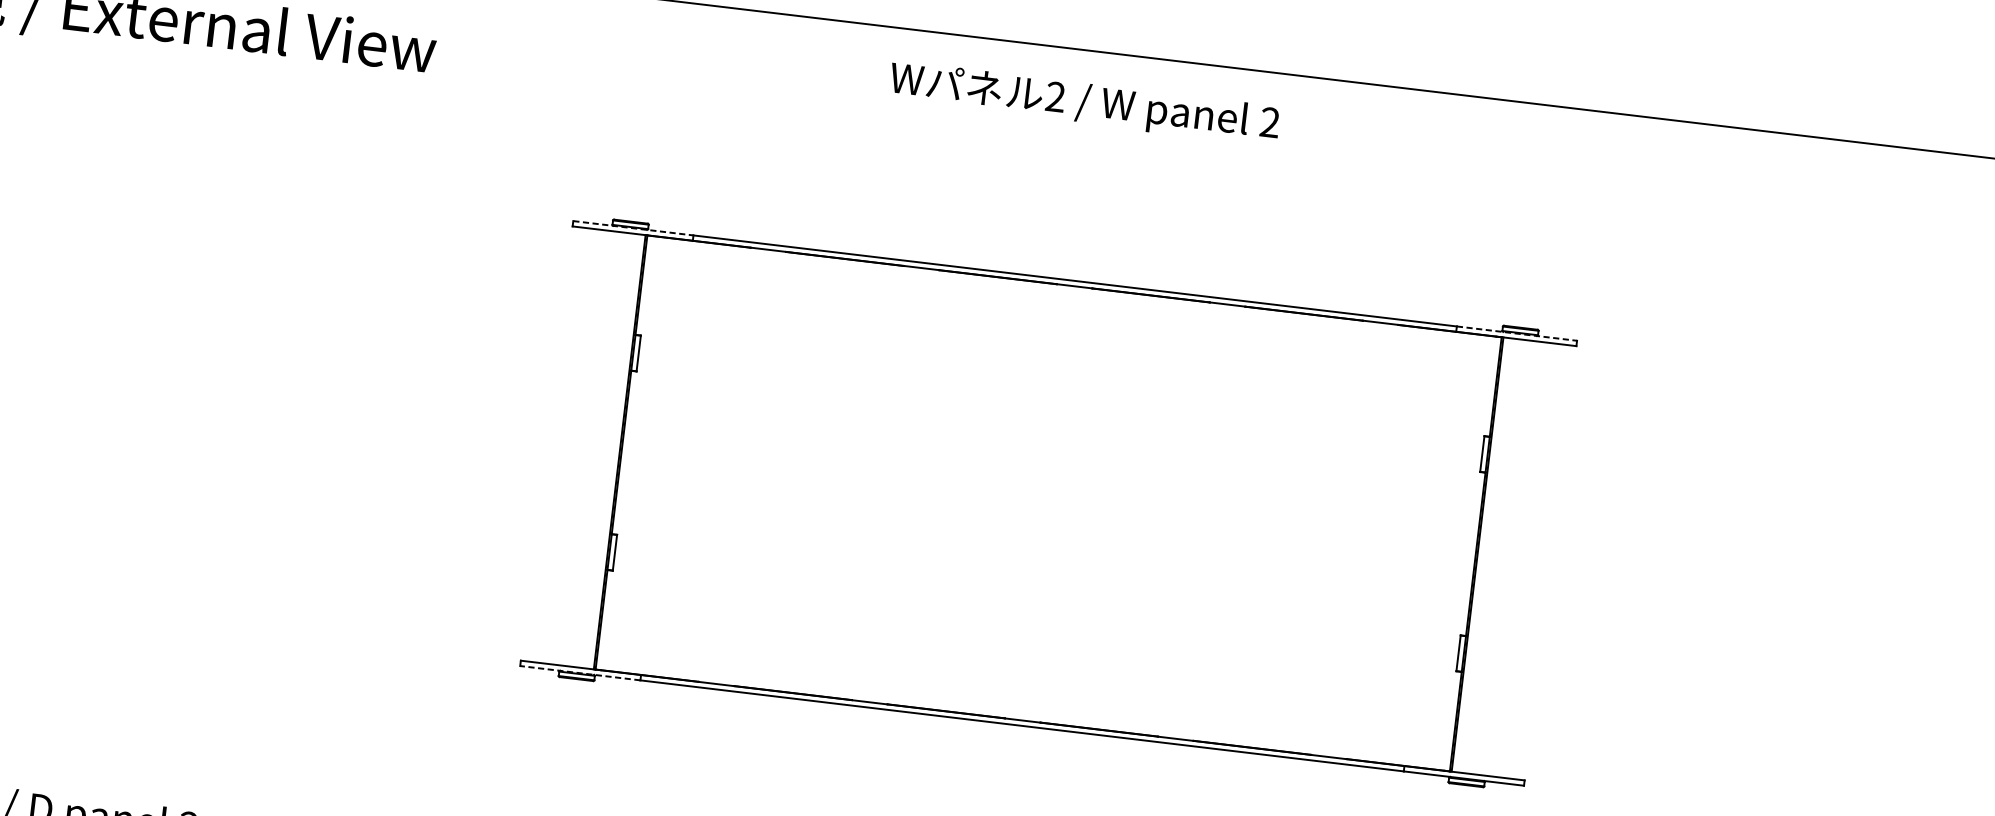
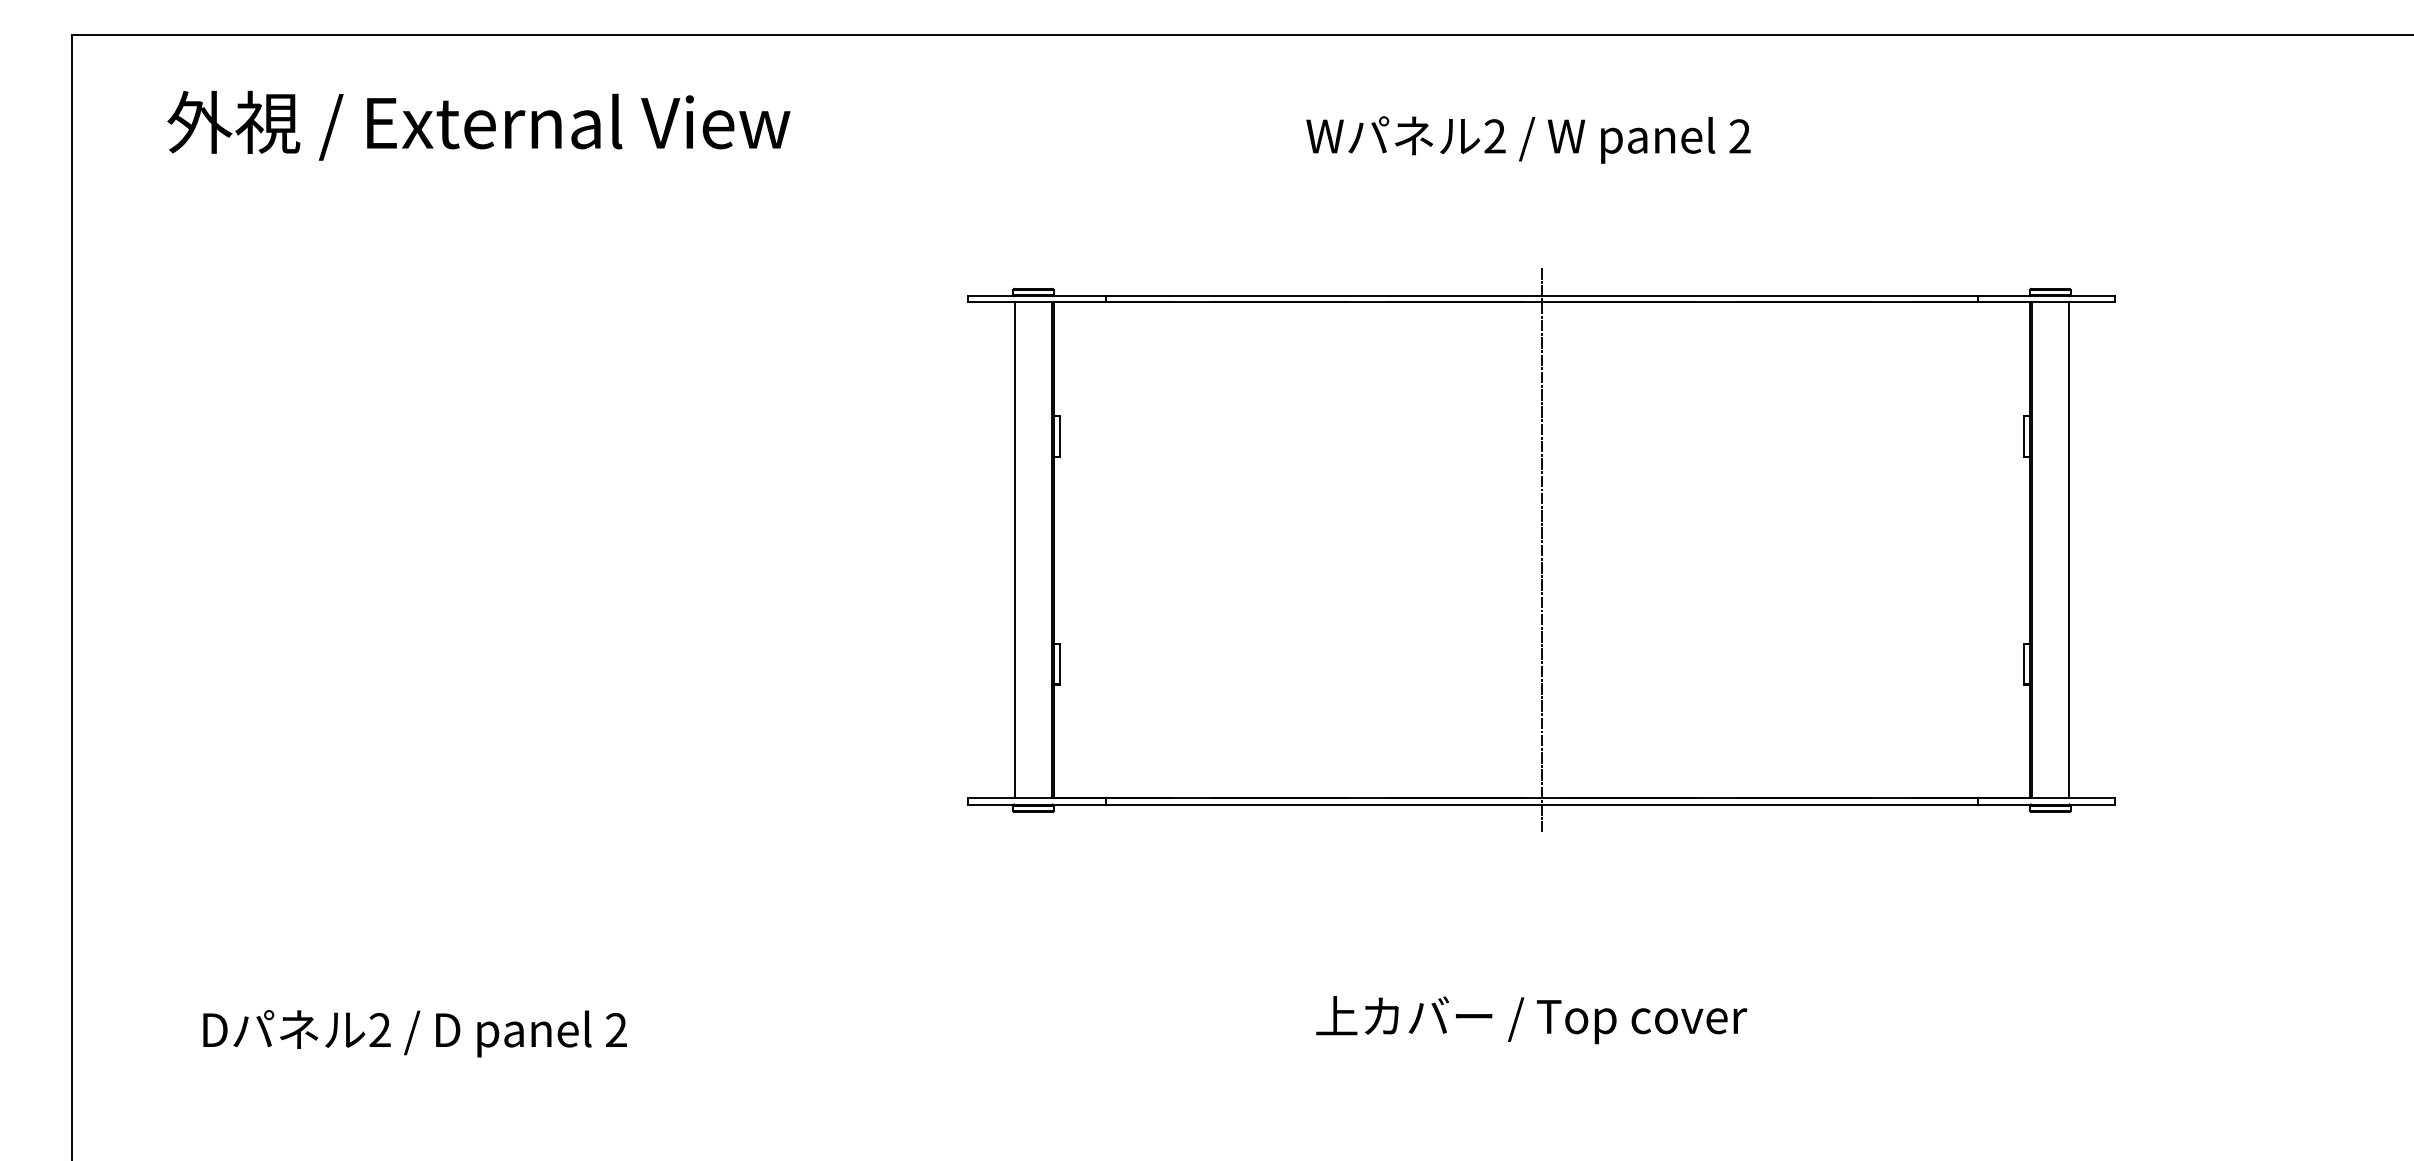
text: (1084, 103) -> (1528, 139), moved
line: (632, 228) -> (1036, 296), dashed -> solid
line: (1516, 333) -> (2046, 296), dashed -> solid
line: (588, 448) -> (1015, 550), added
line: (1048, 503) -> (1541, 550), added
line: (1509, 558) -> (2068, 550), added
line: (579, 673) -> (1036, 804), dashed -> solid

